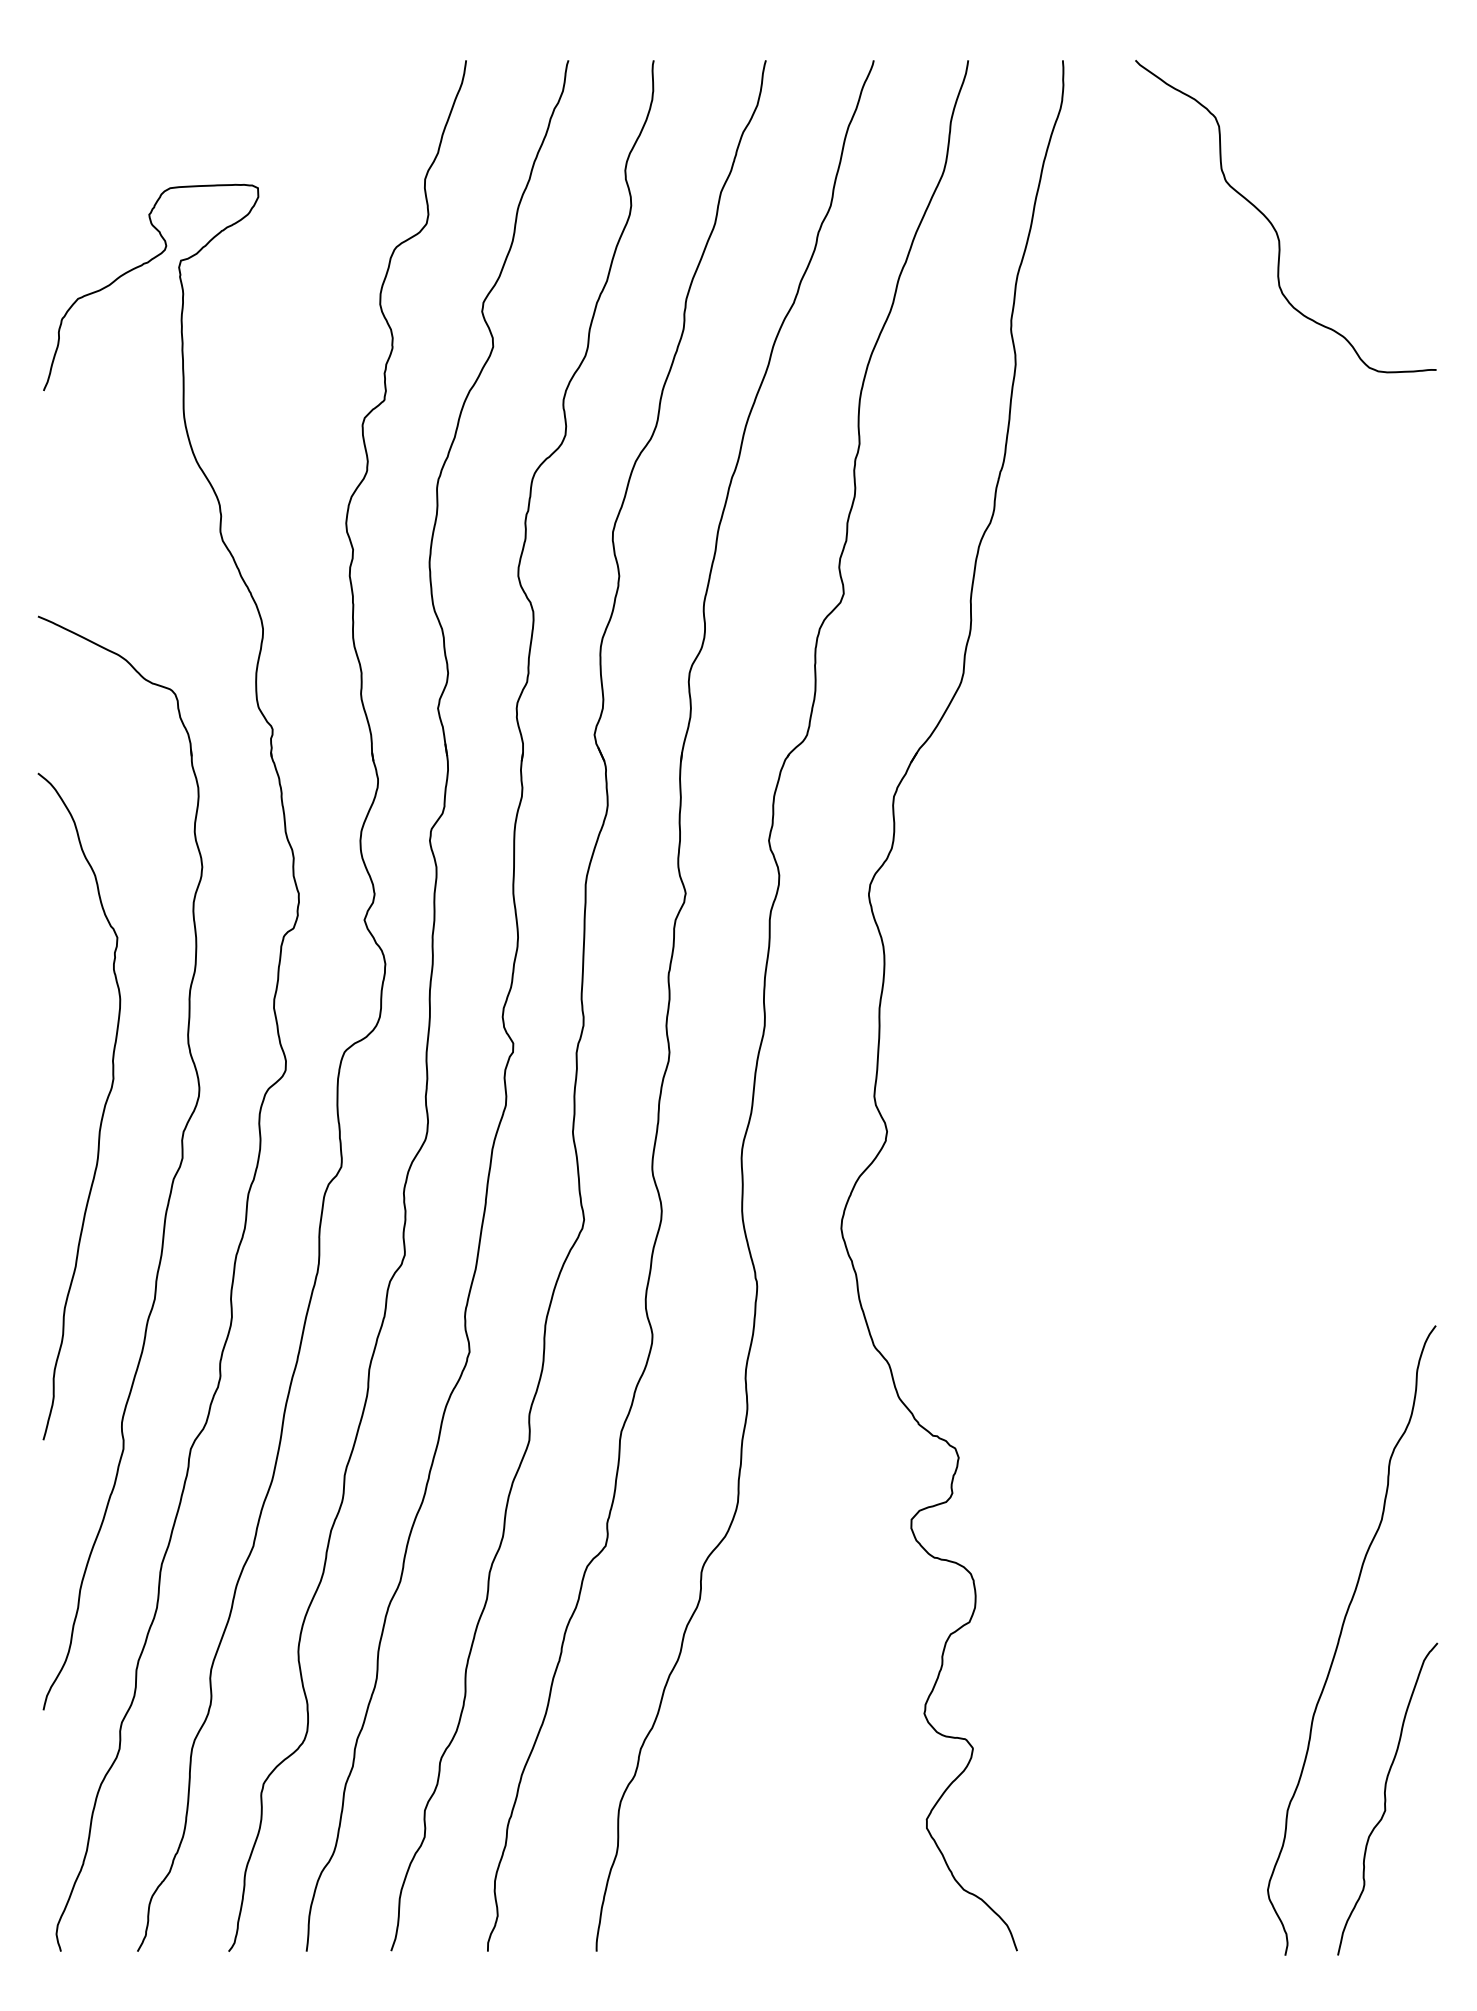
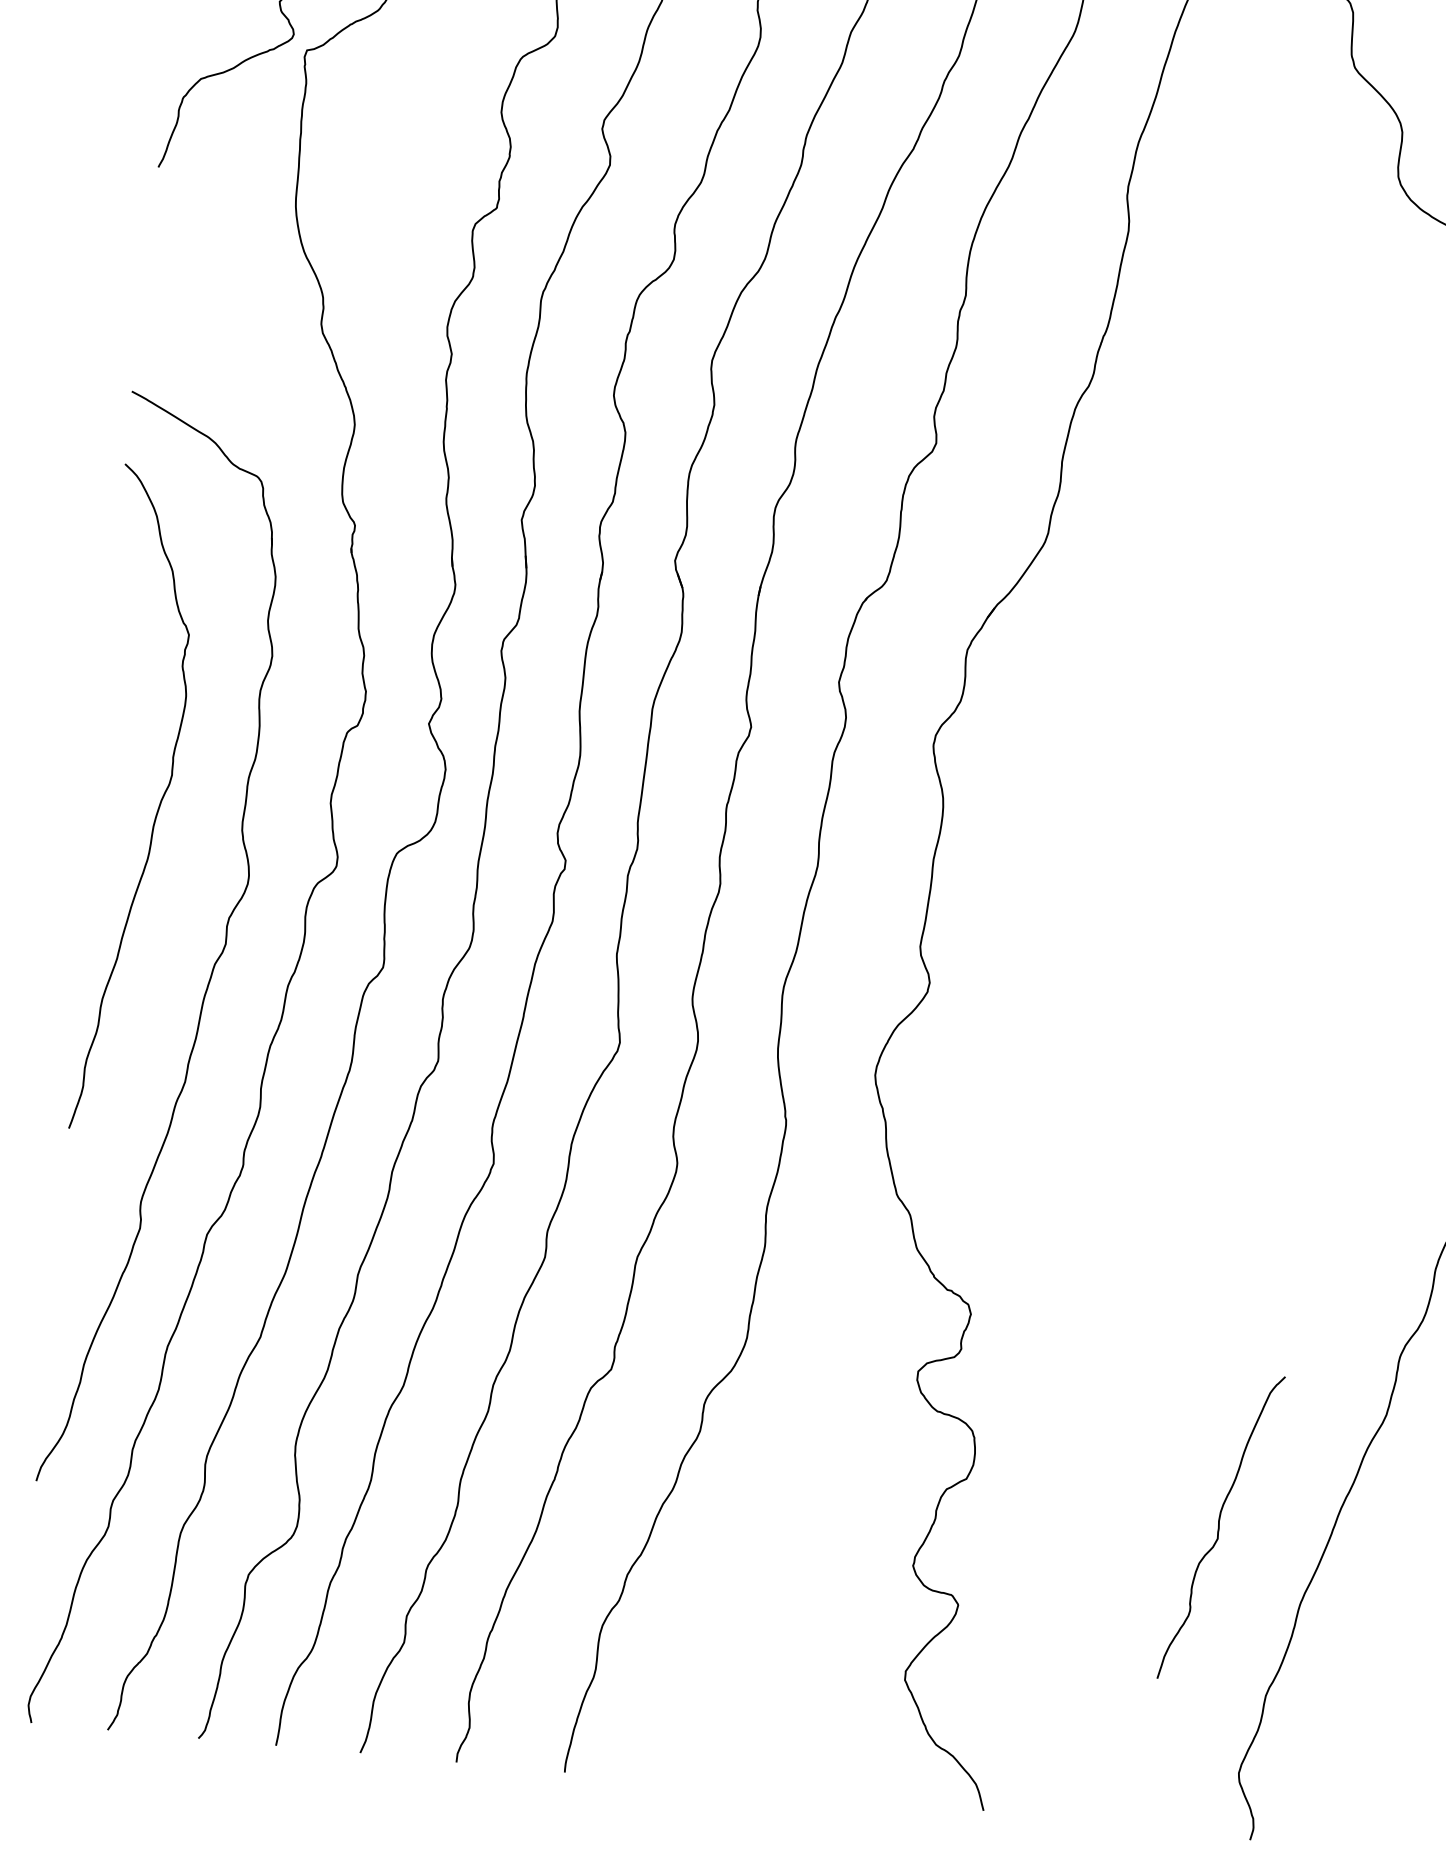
curve: (102, 1111) -> (158, 806), moved
curve: (1386, 1798) -> (1220, 1526), moved

